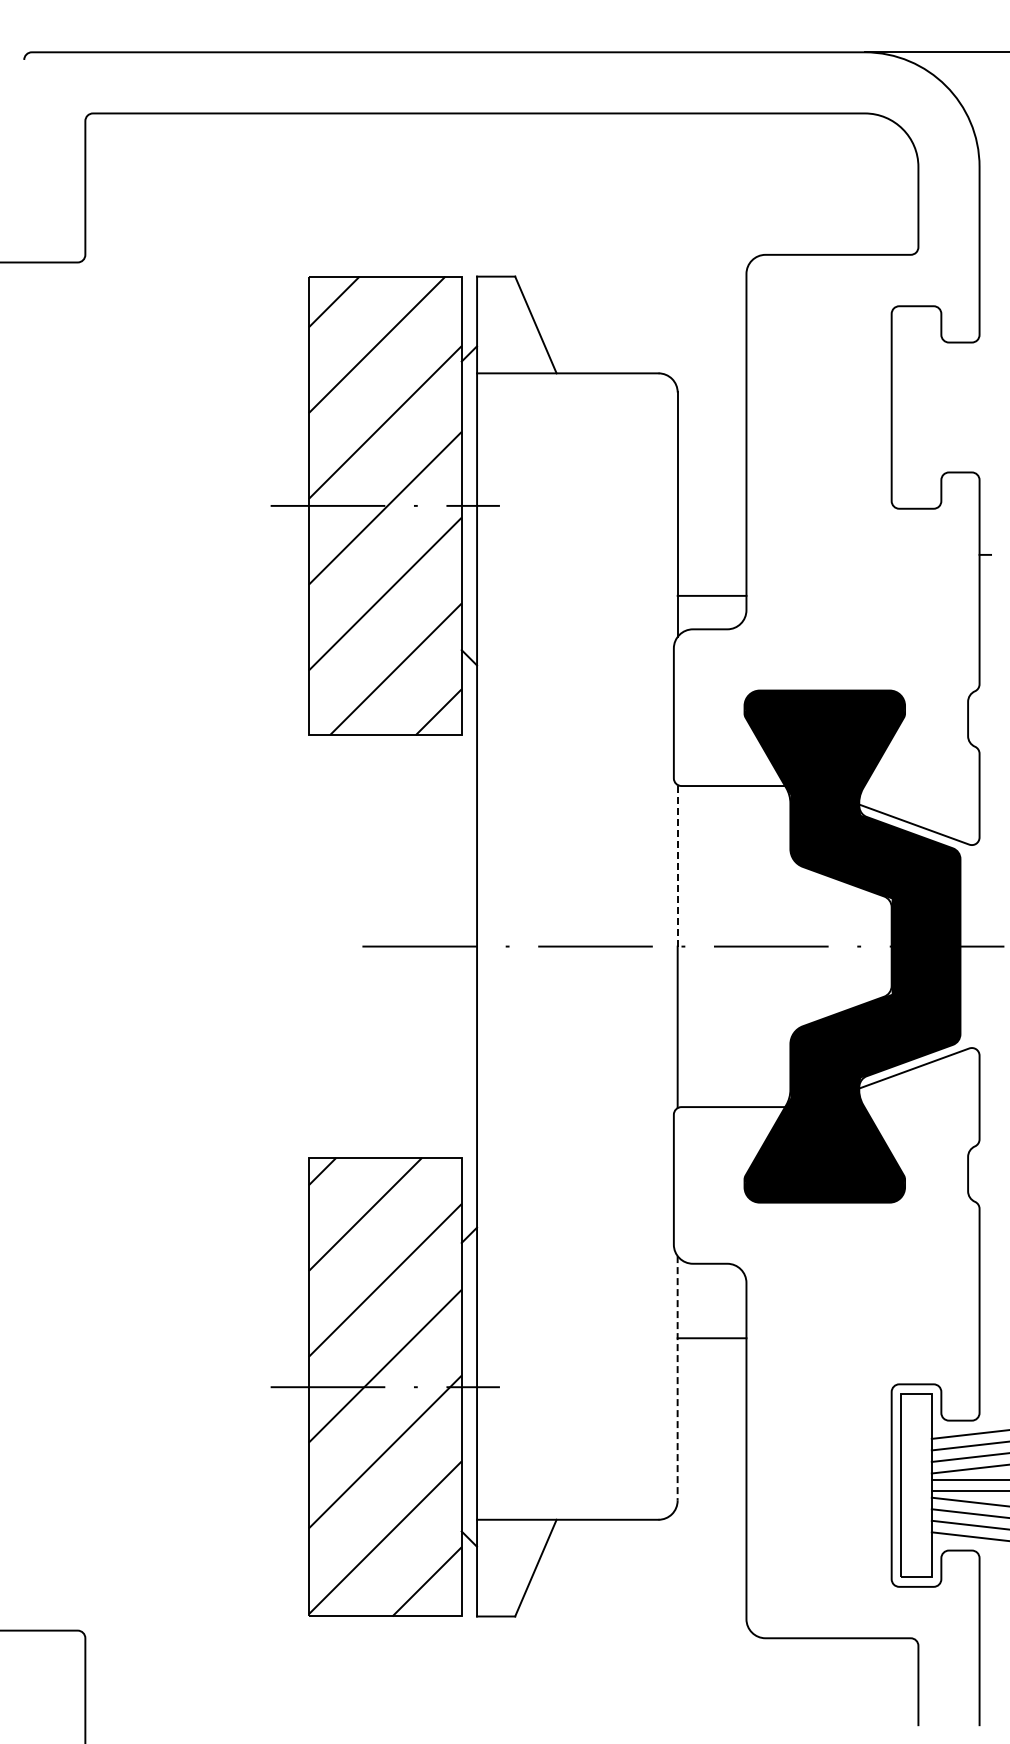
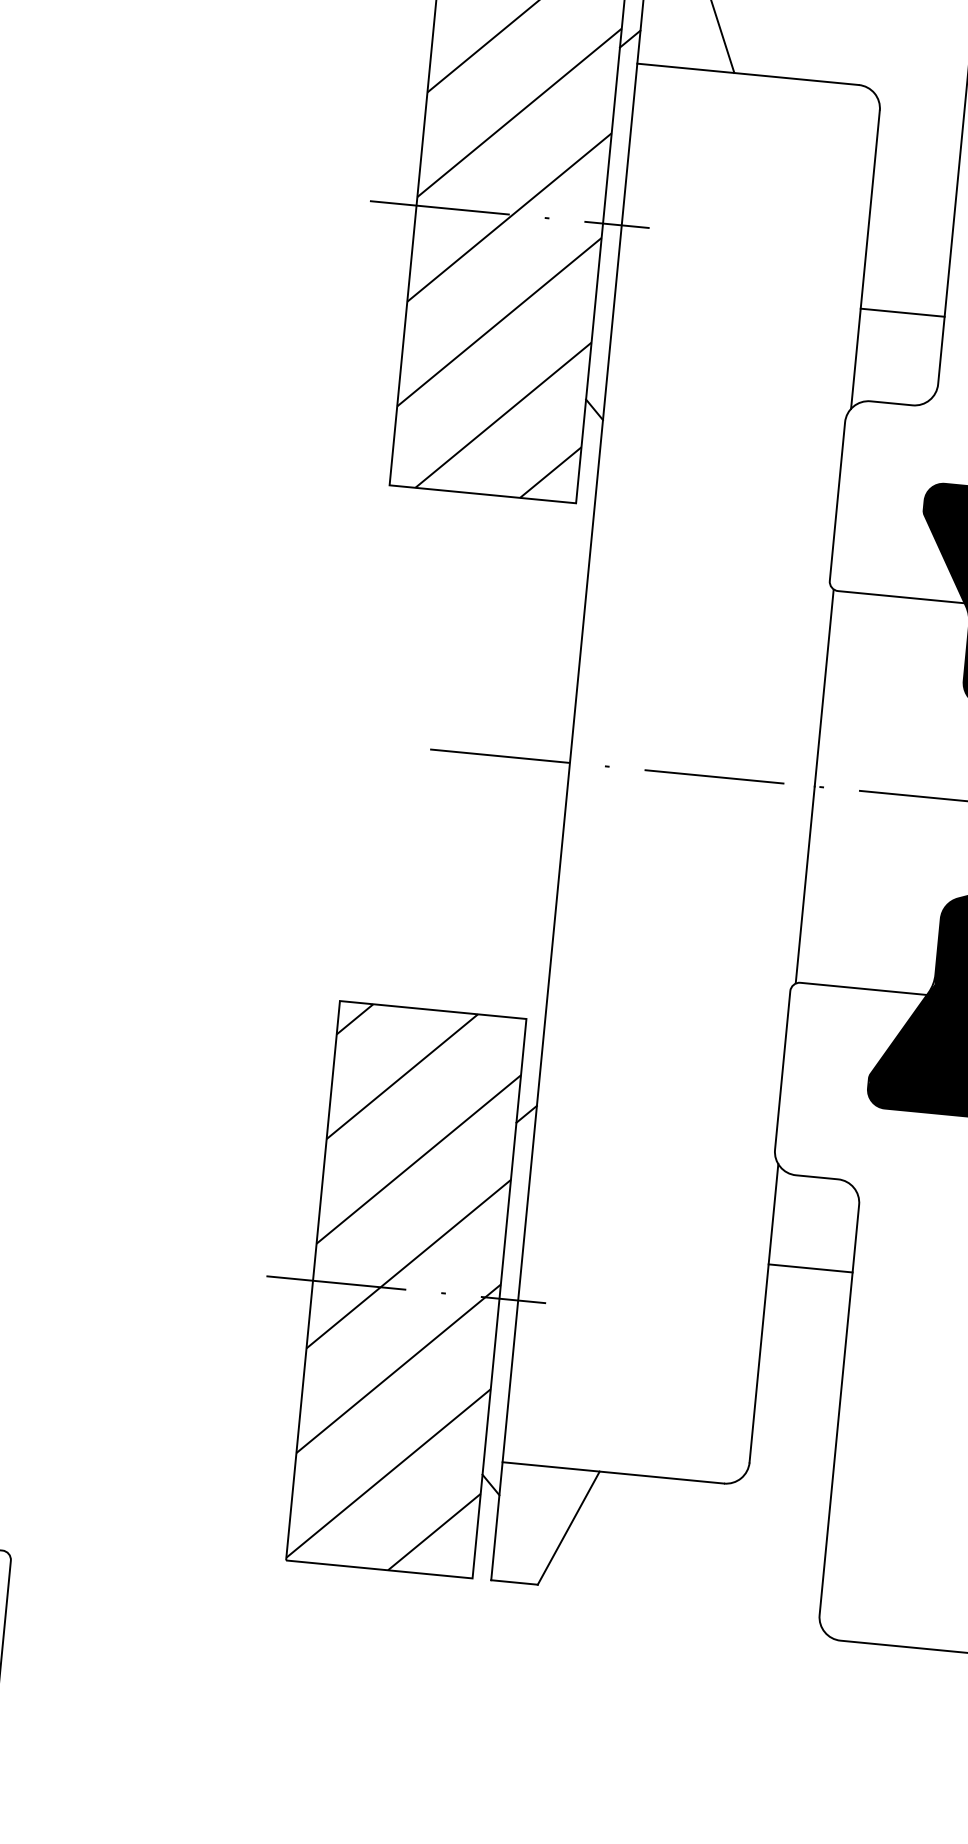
line: (711, 595) -> (902, 312), moved
line: (677, 865) -> (824, 687), dashed -> solid
line: (677, 1378) -> (763, 1313), dashed -> solid

